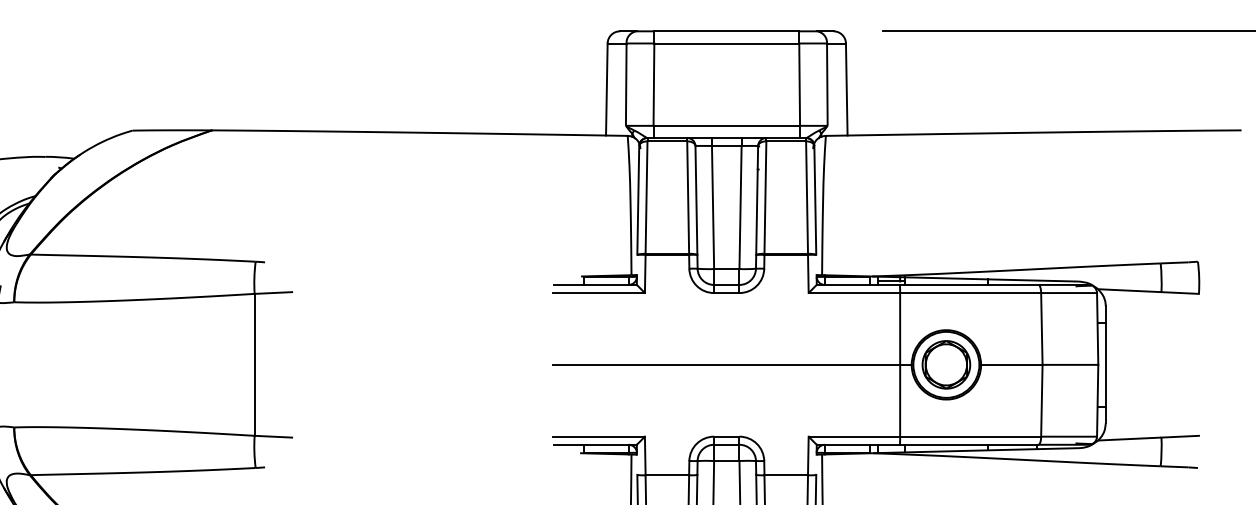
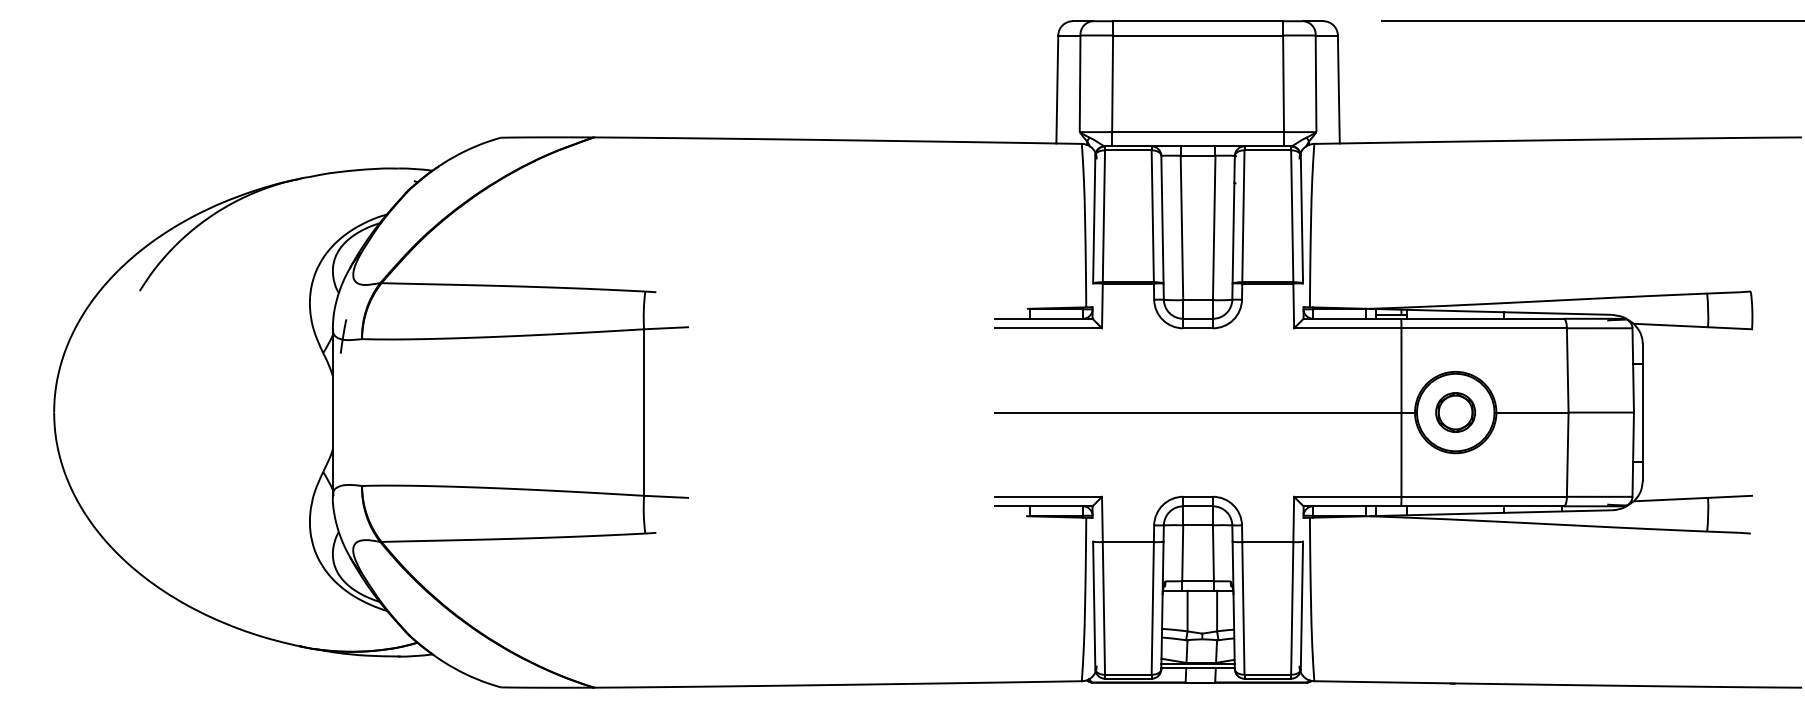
part: (946, 364) -> (1455, 412), size x0.7

